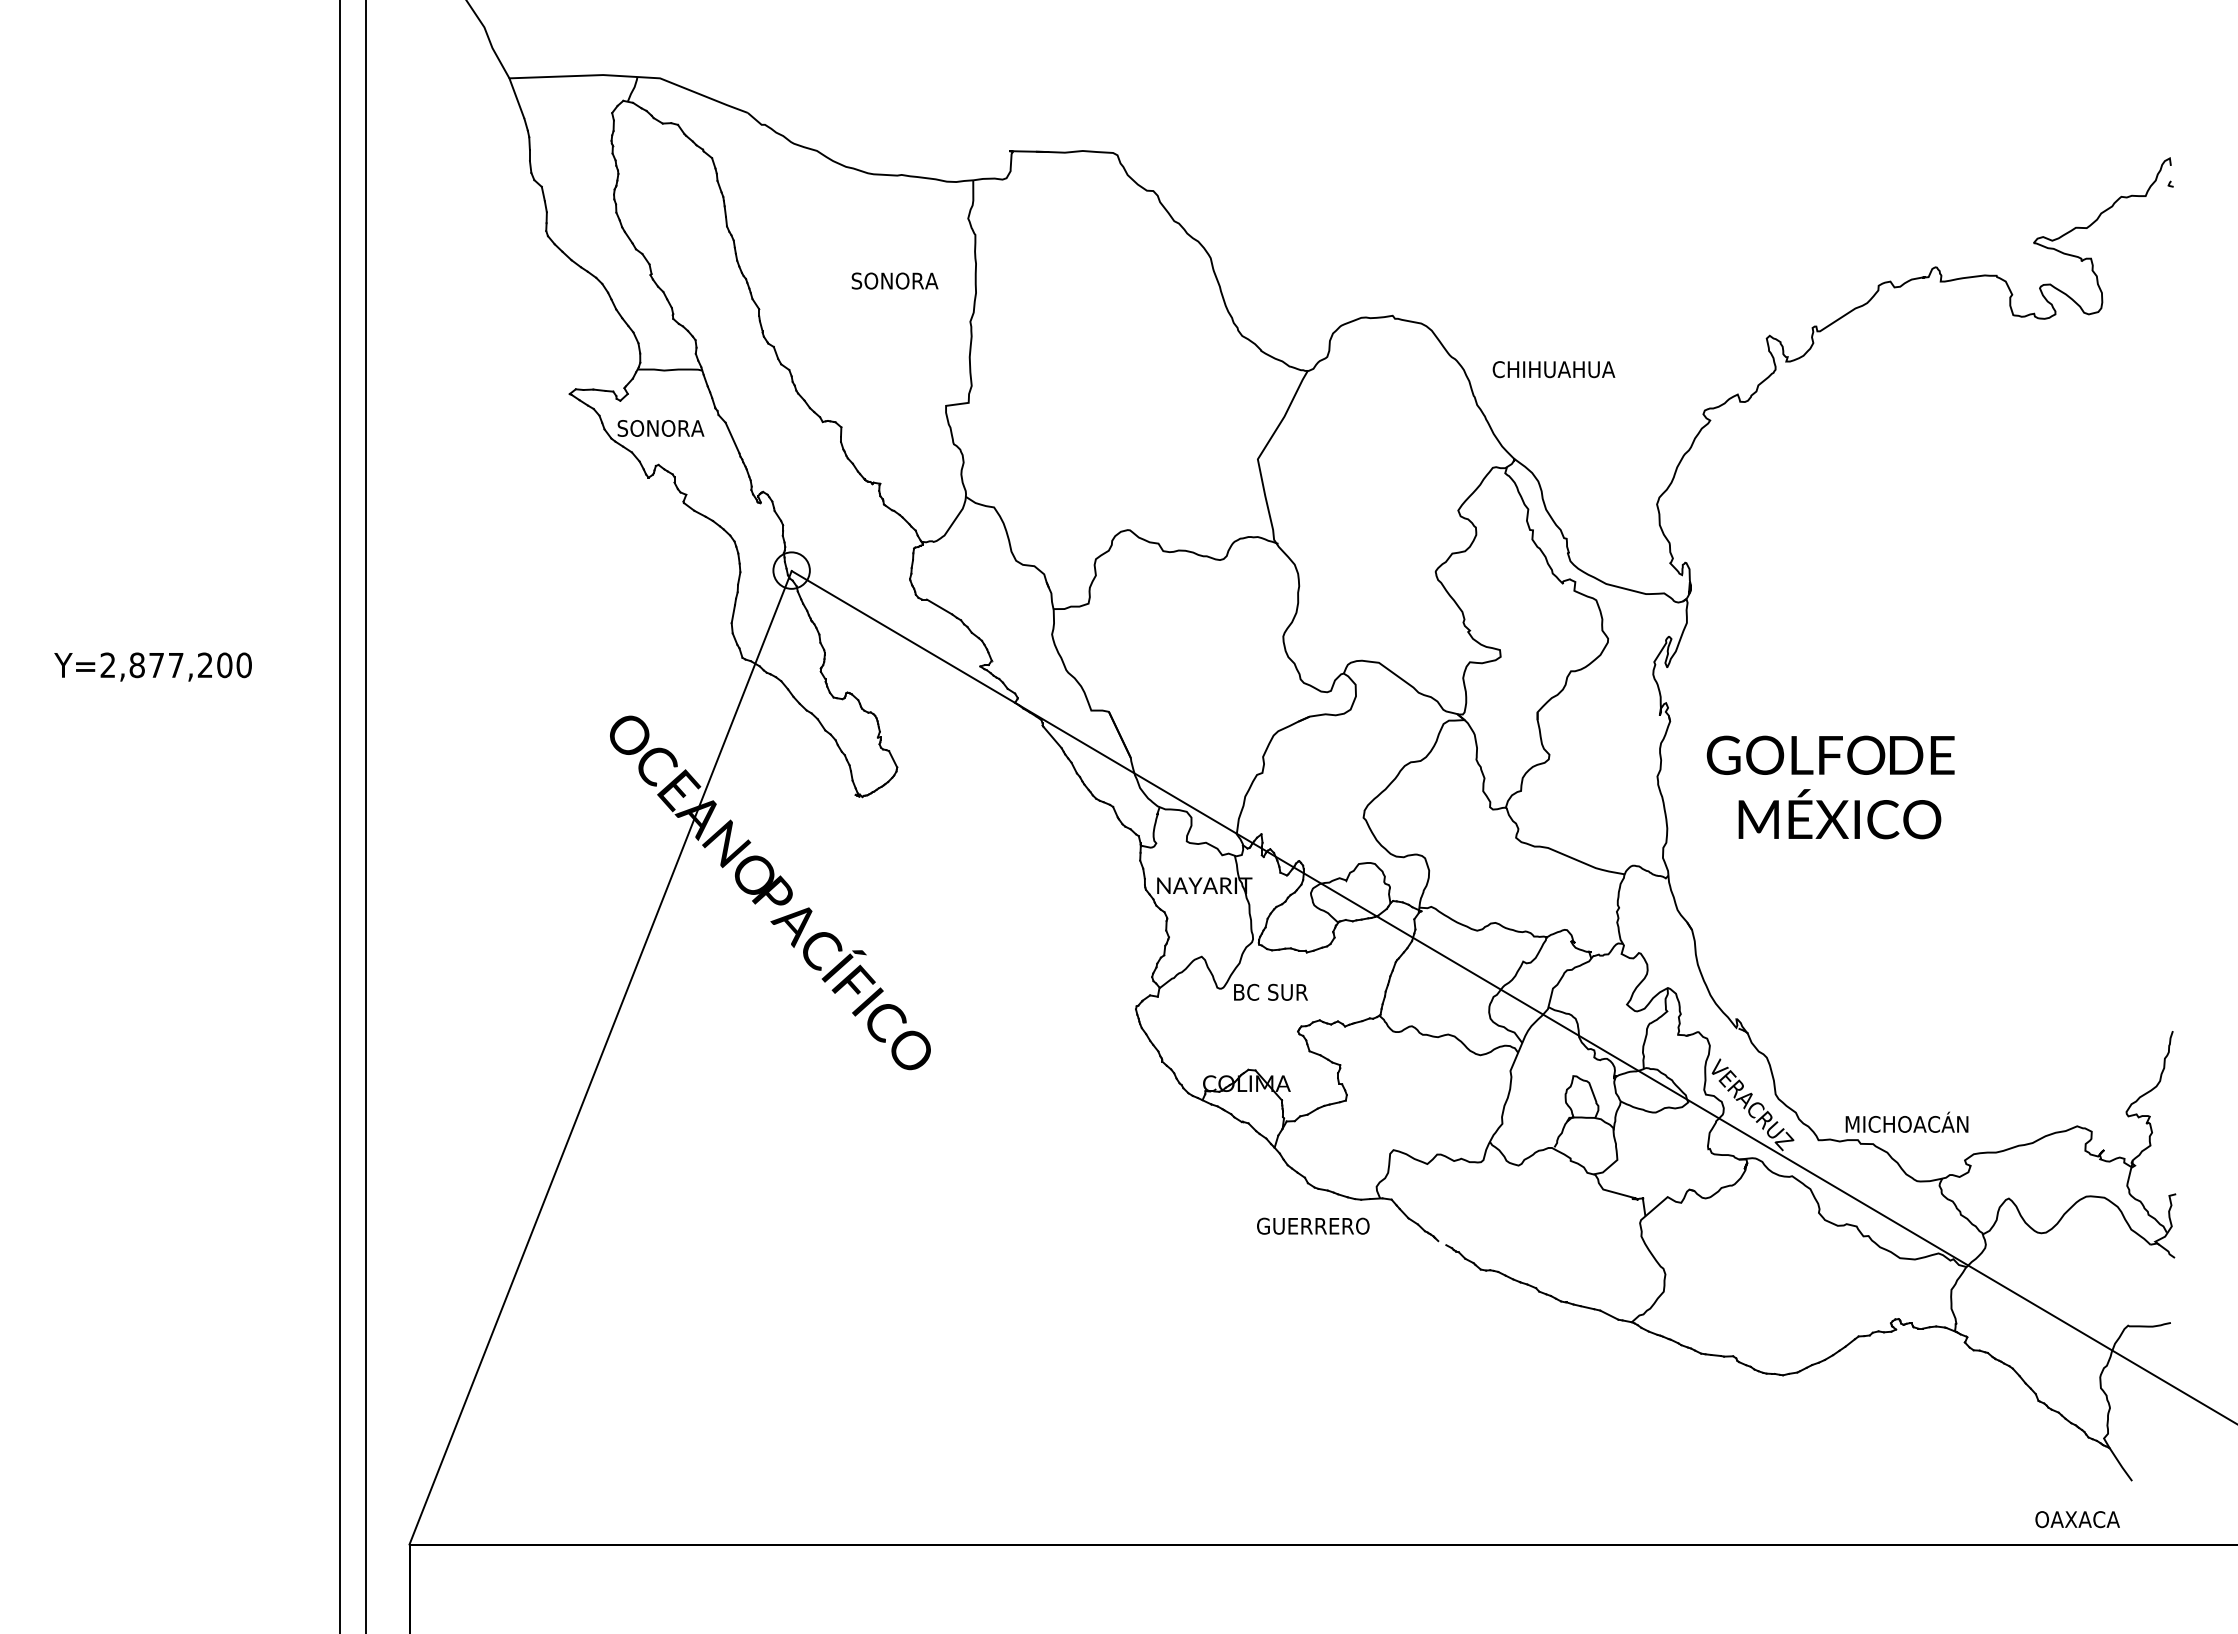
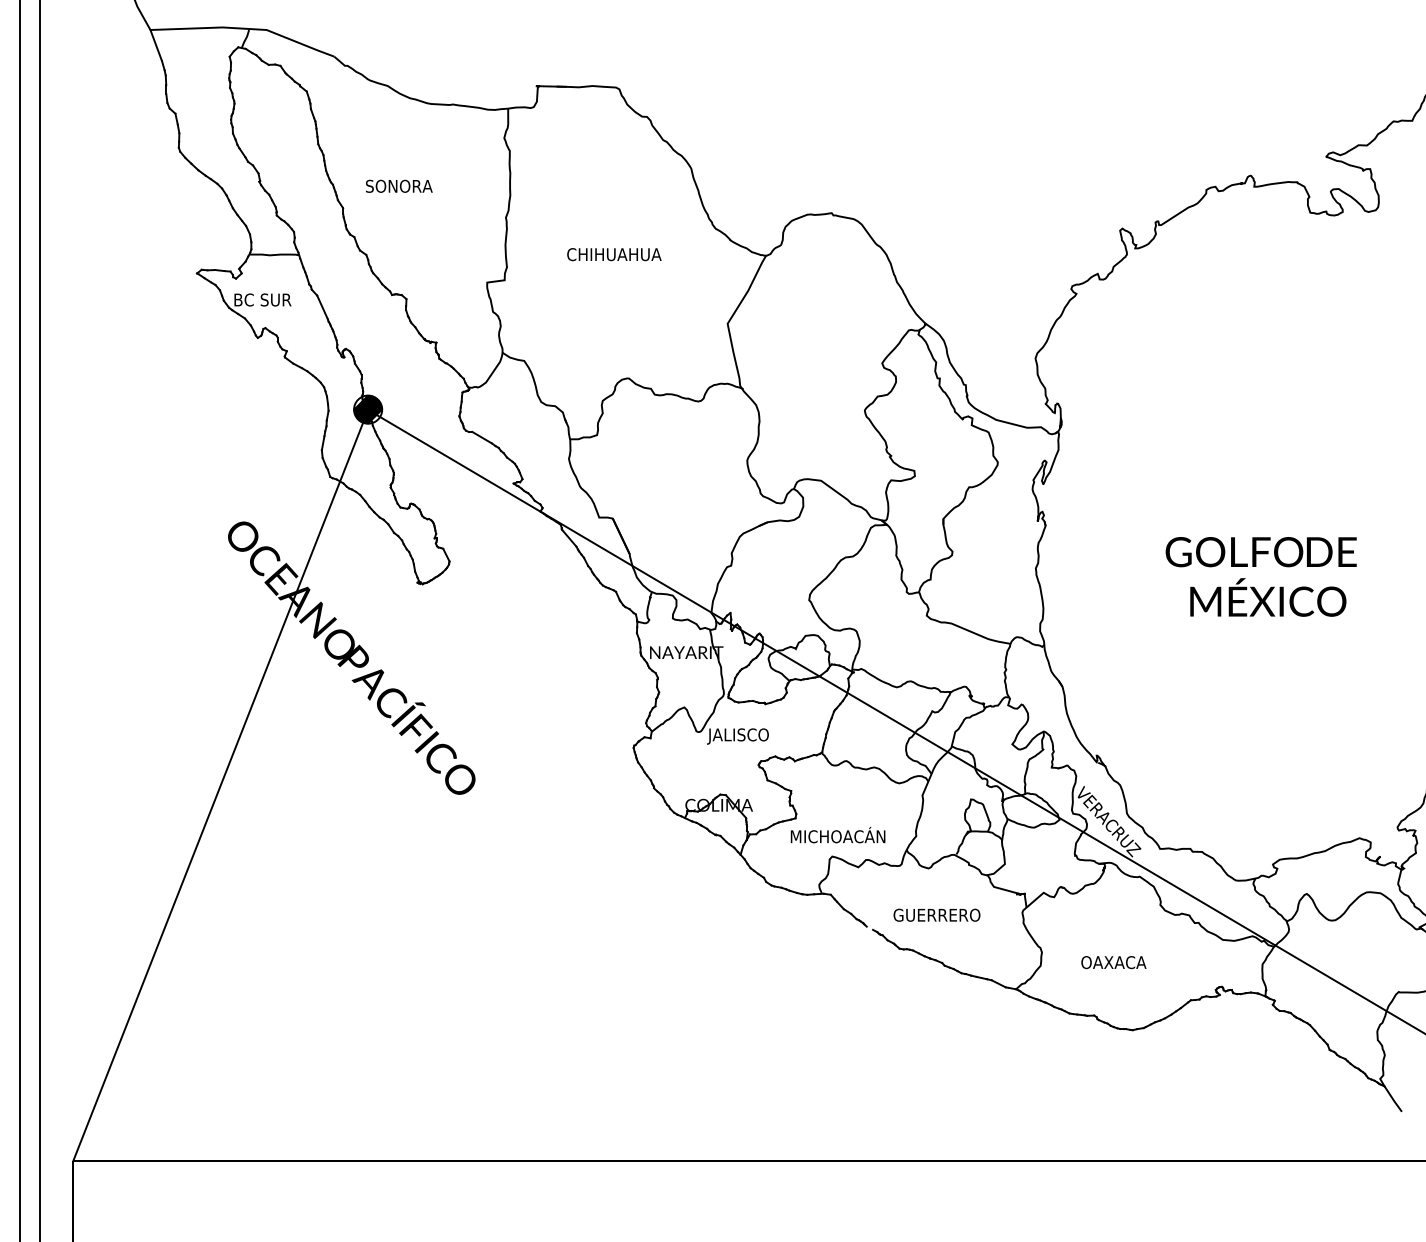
text: (894, 280) -> (398, 185), moved
text: (1553, 369) -> (614, 254), moved
text: (660, 428) -> (266, 300), SONORA -> BC SUR
hatch: (791, 570) -> (368, 409), added
text: (1830, 787) -> (1261, 576), moved
text: (1271, 994) -> (738, 736), BC SUR -> JALISCO
text: (1906, 1121) -> (837, 834), moved
text: (1313, 1225) -> (937, 914), moved
text: (2077, 1519) -> (1113, 962), moved

